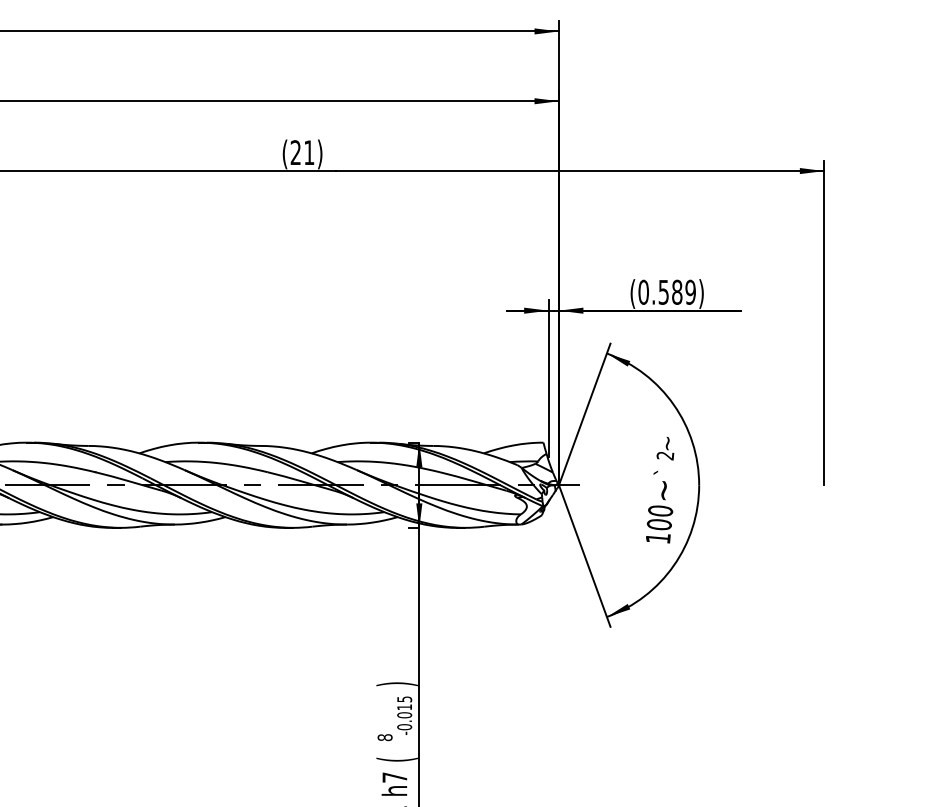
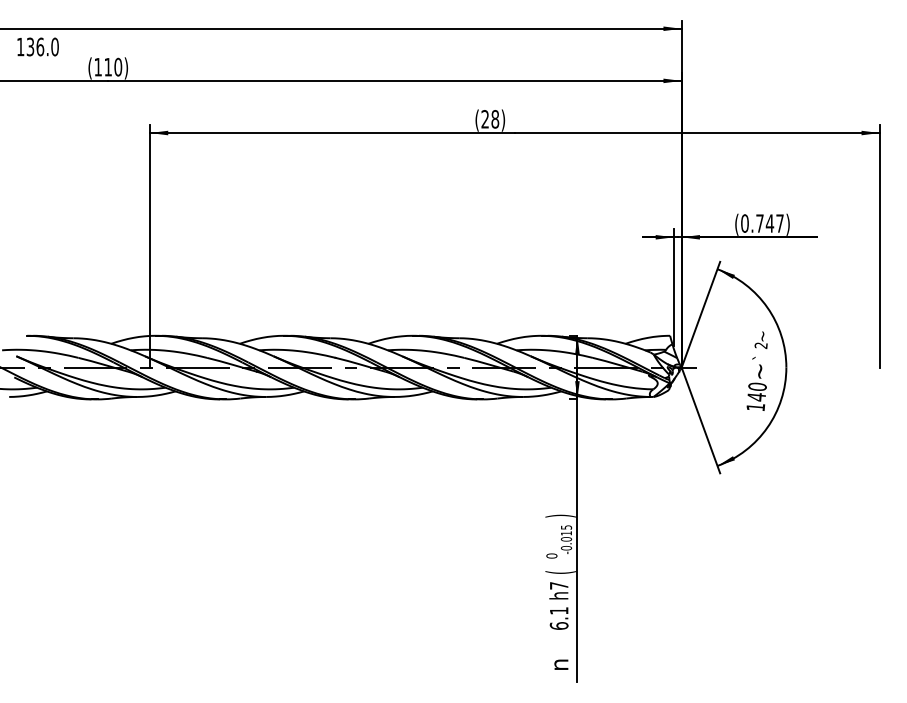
text: (309, 152) -> (495, 119), (21) -> (28)
text: (676, 292) -> (769, 223), (0.589) -> (0.747)
text: (659, 525) -> (756, 397), 100 -> 140
text: (384, 736) -> (551, 555), 8 -> 0

